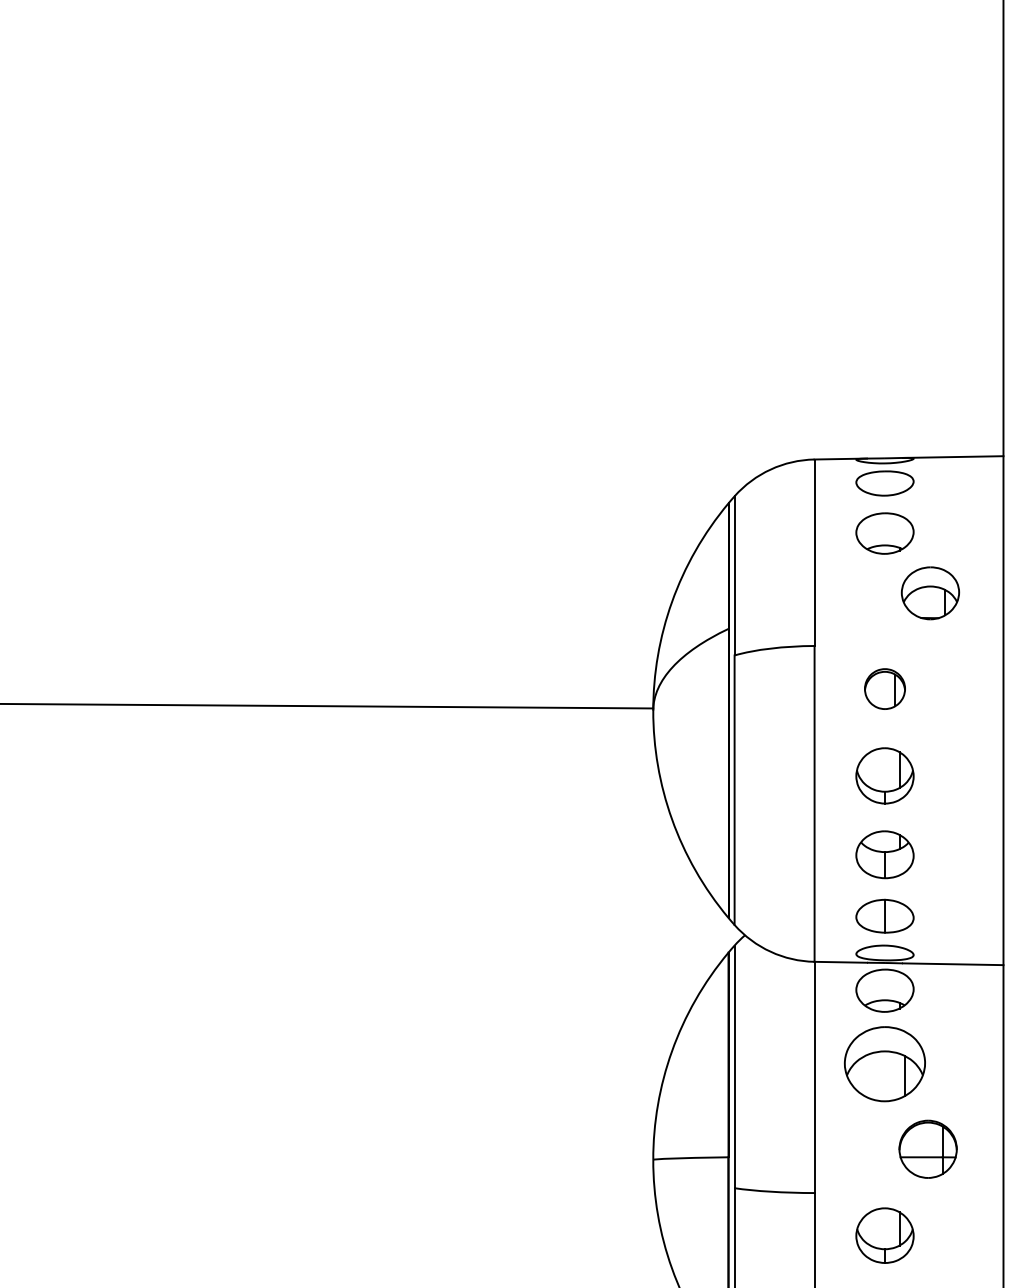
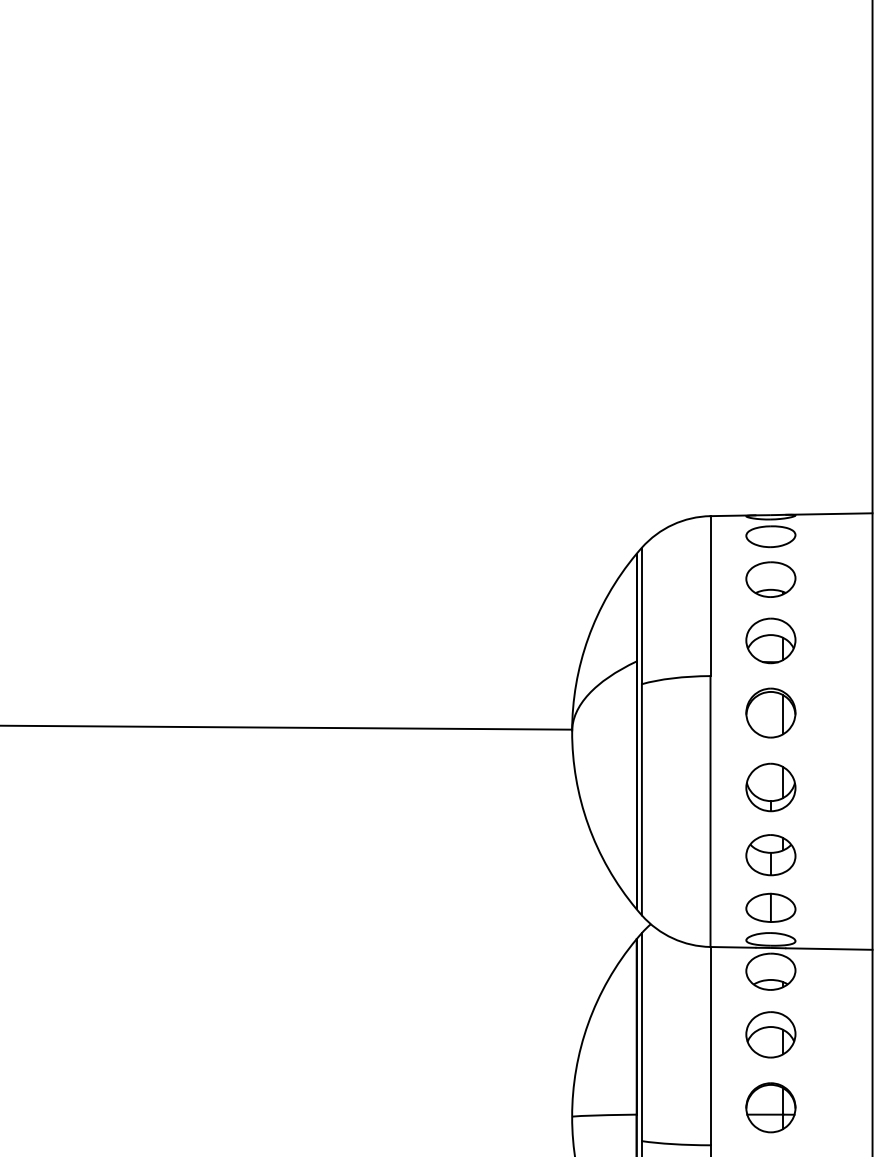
part: (929, 592) -> (770, 640), moved
part: (884, 688) -> (770, 712), size x1.43
part: (884, 1063) -> (770, 1034), size x0.71
part: (927, 1148) -> (770, 1107), moved

